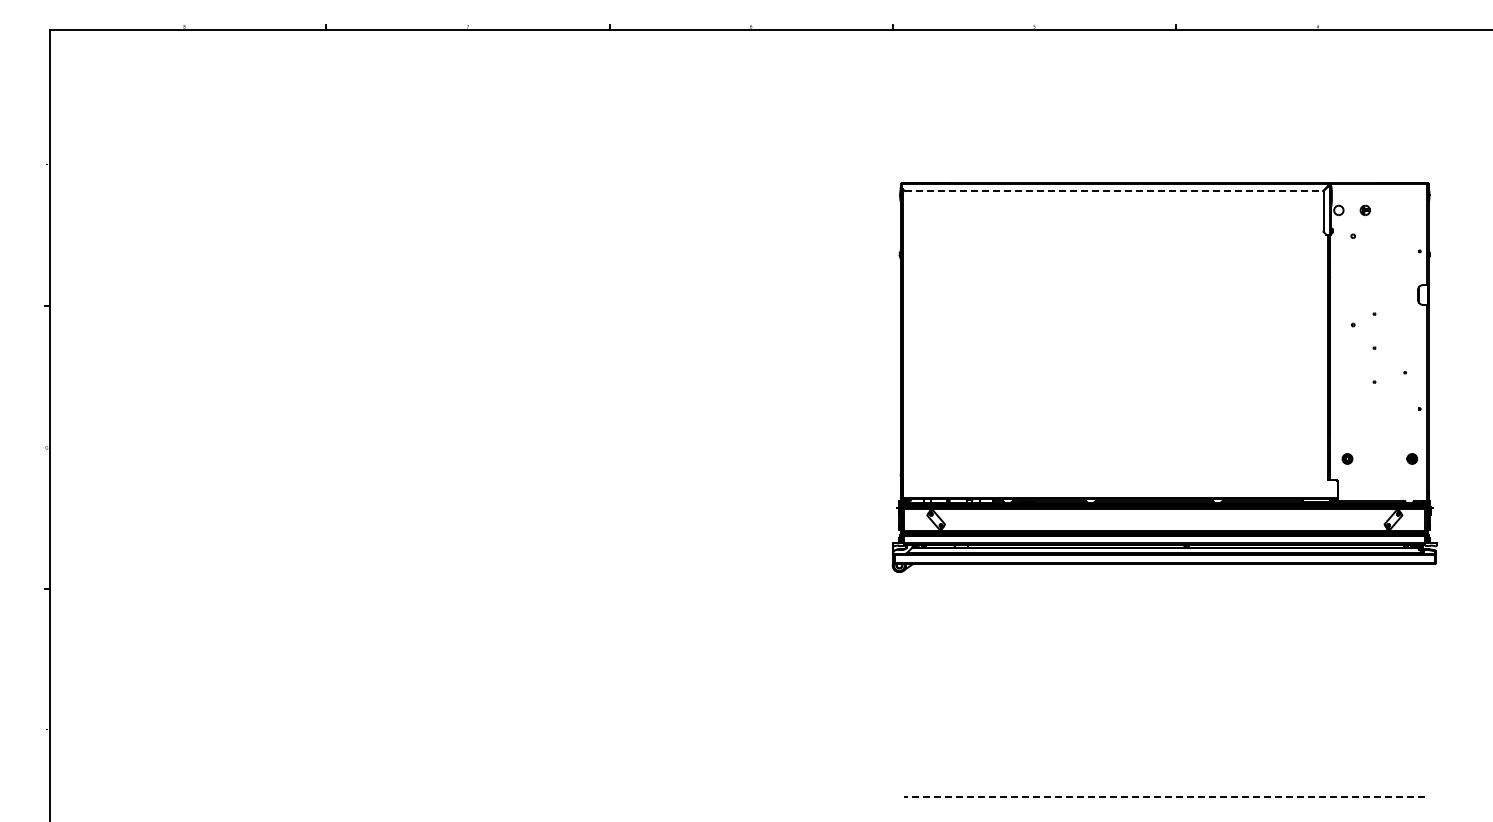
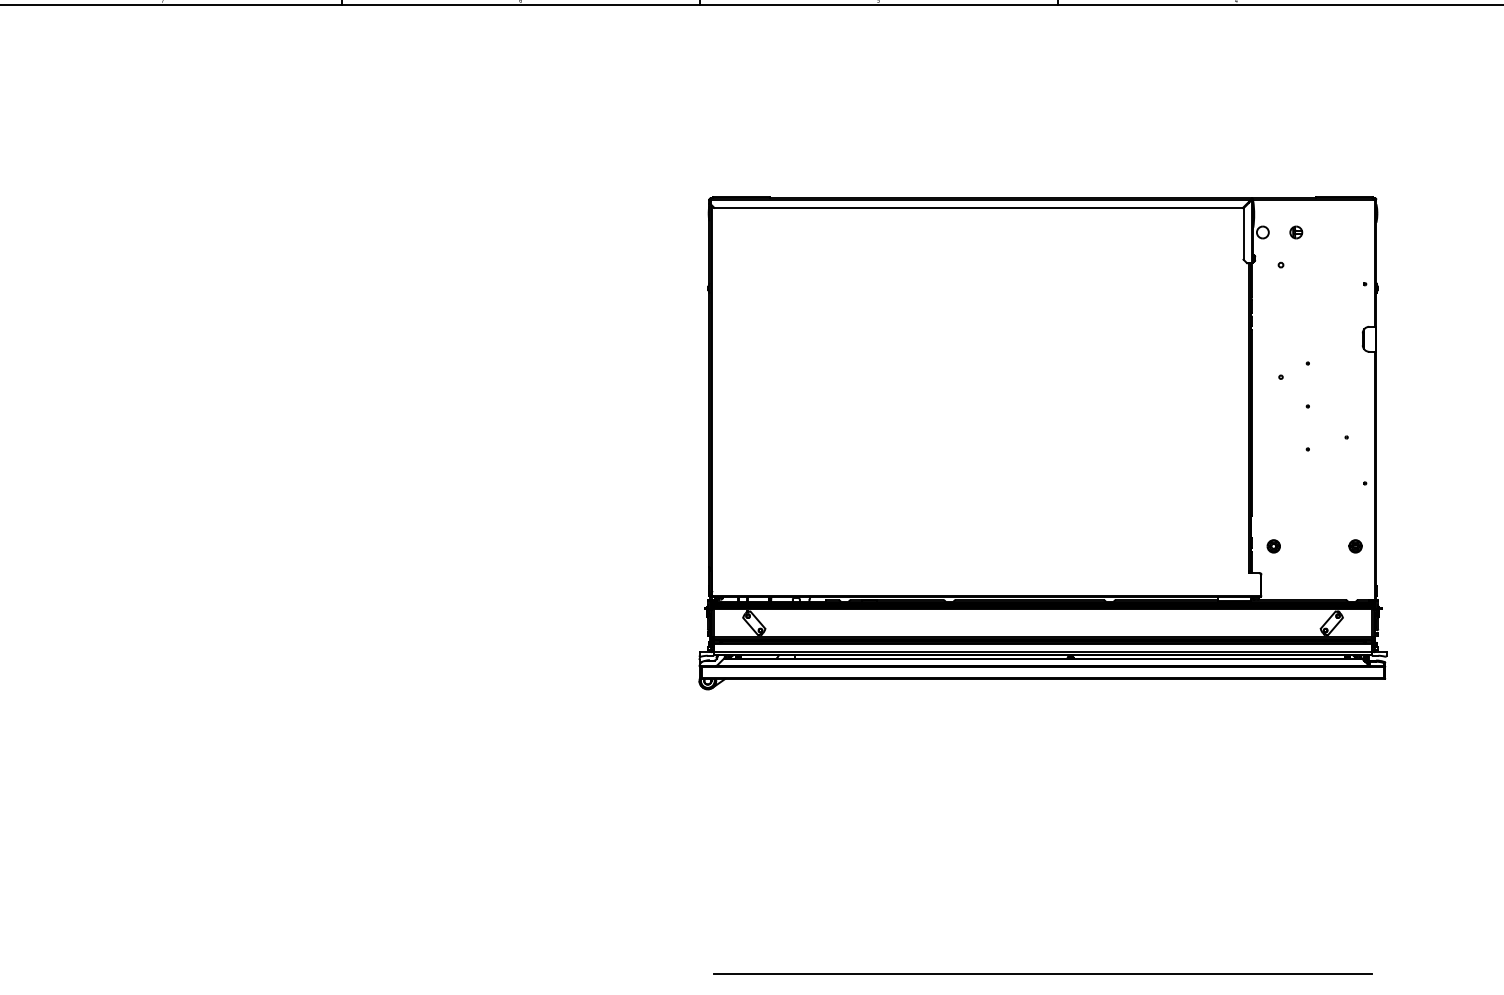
line: (1114, 190) -> (979, 207), dashed -> solid
line: (1164, 797) -> (1042, 973), dashed -> solid

